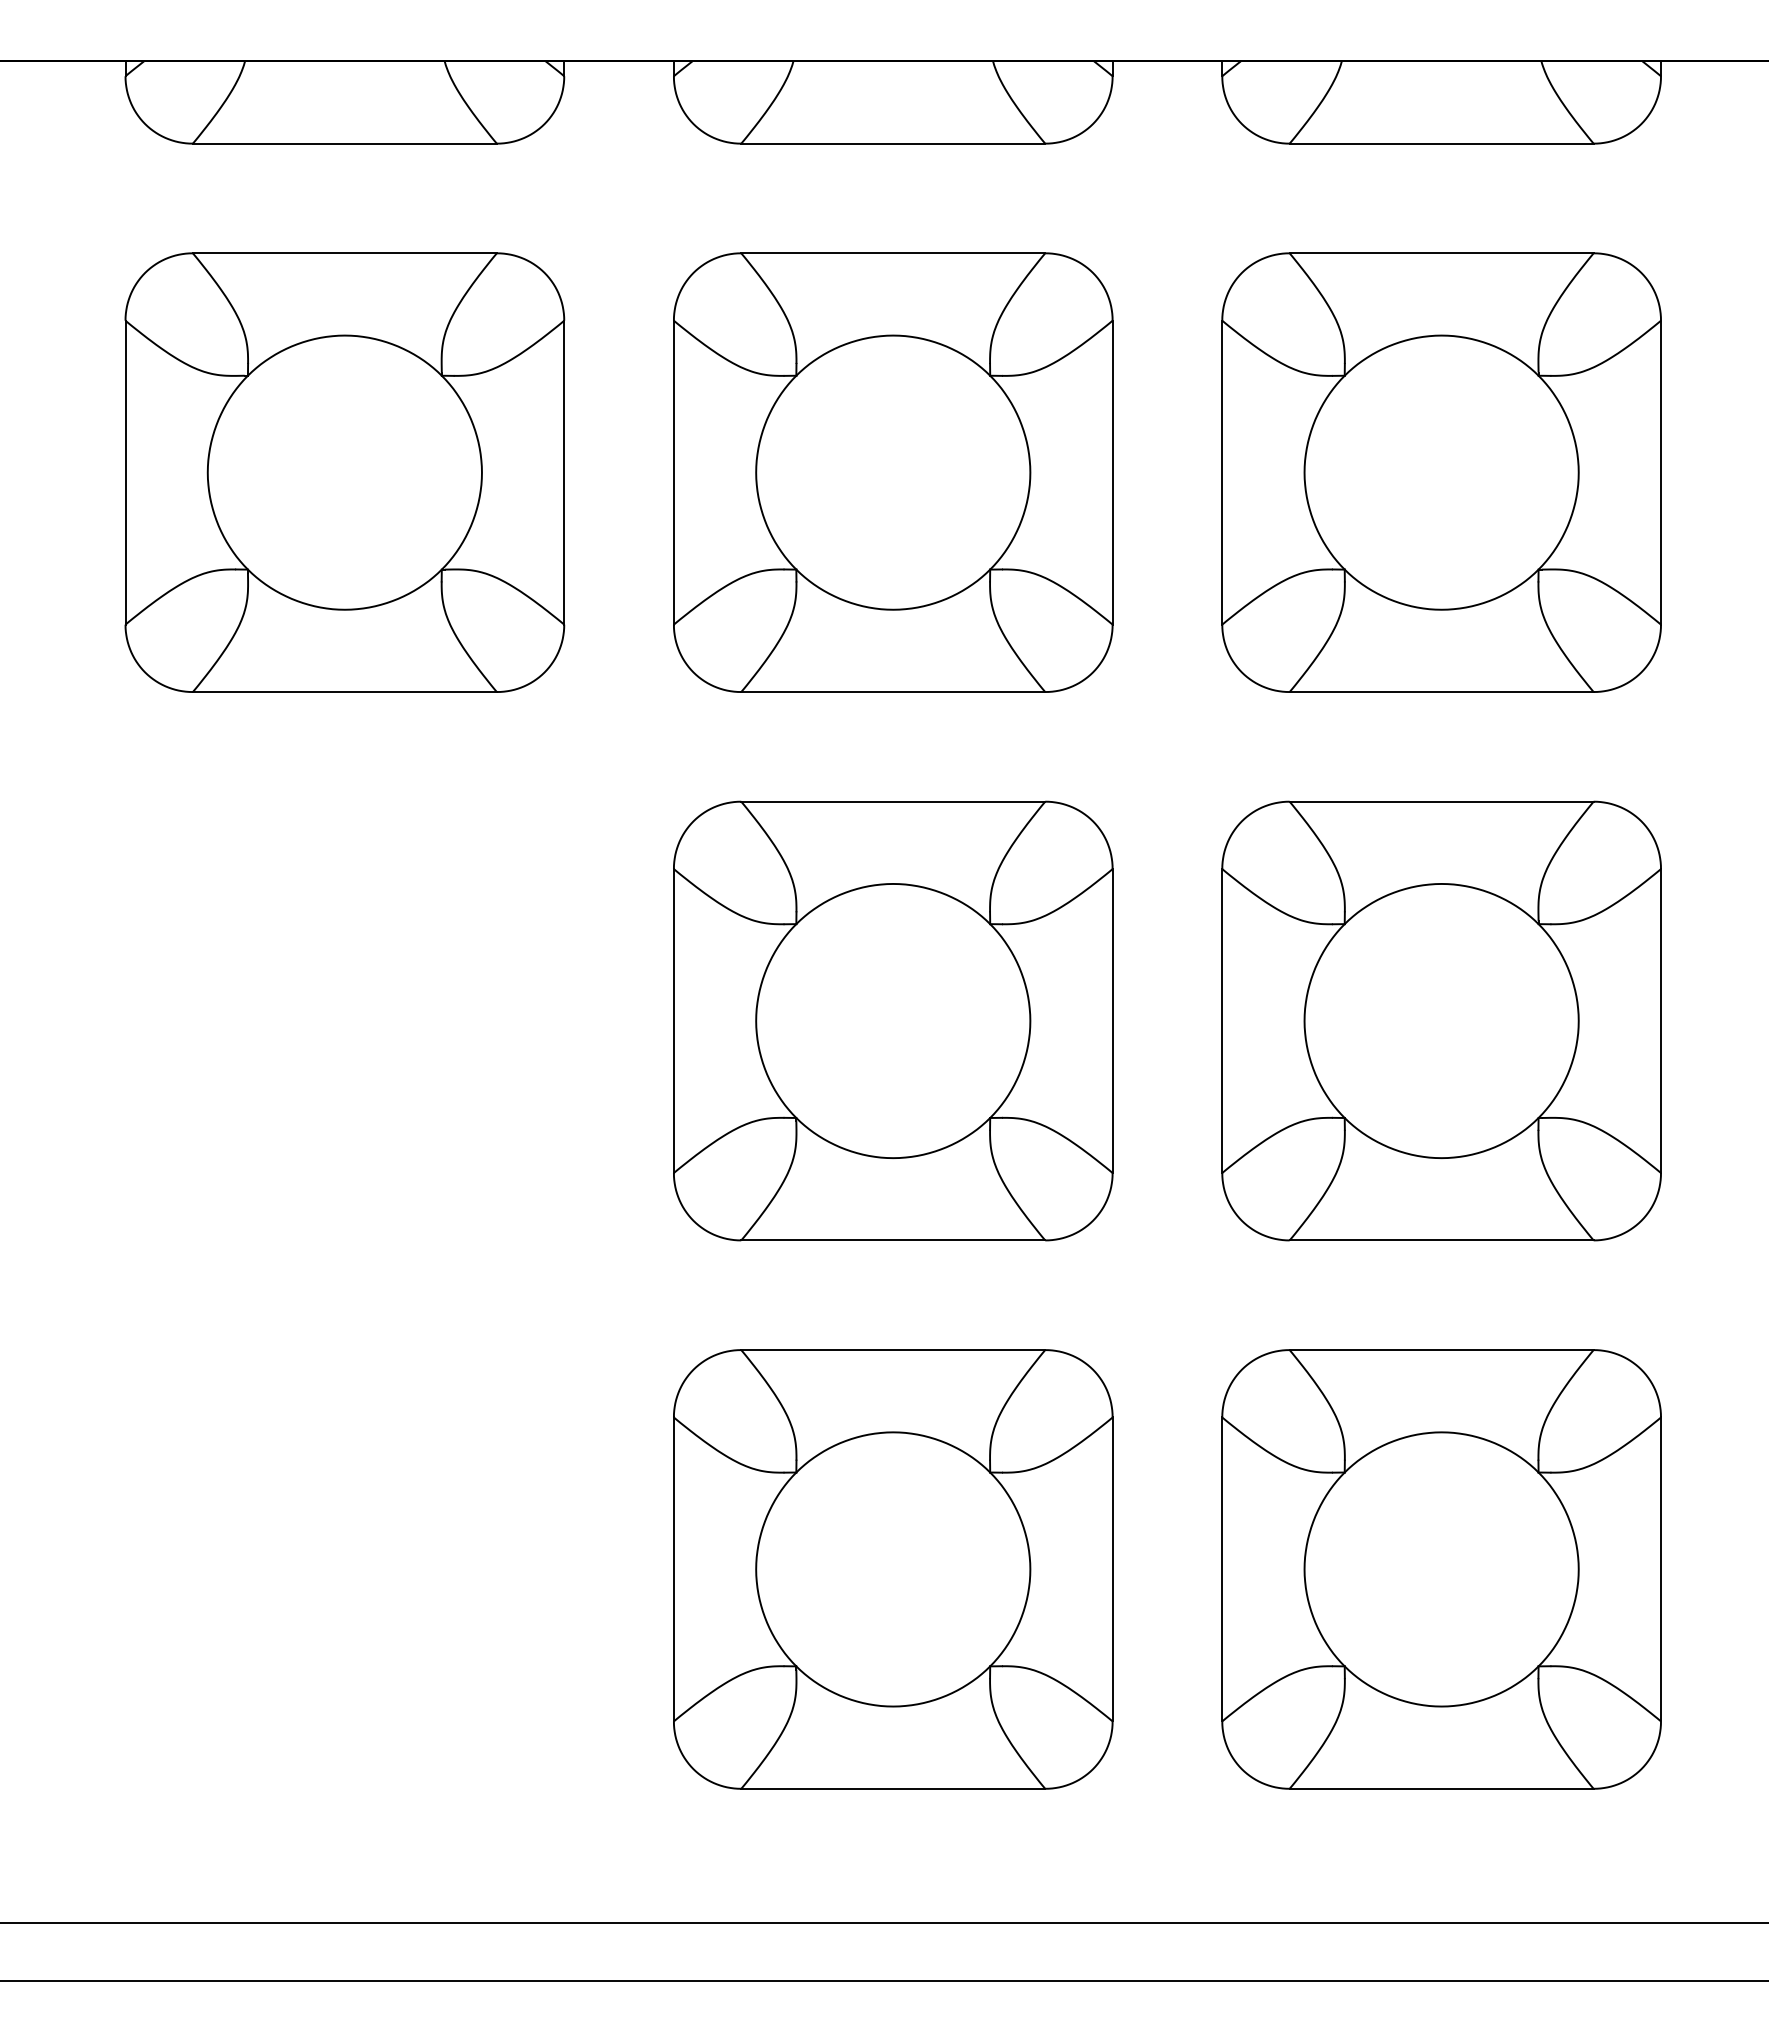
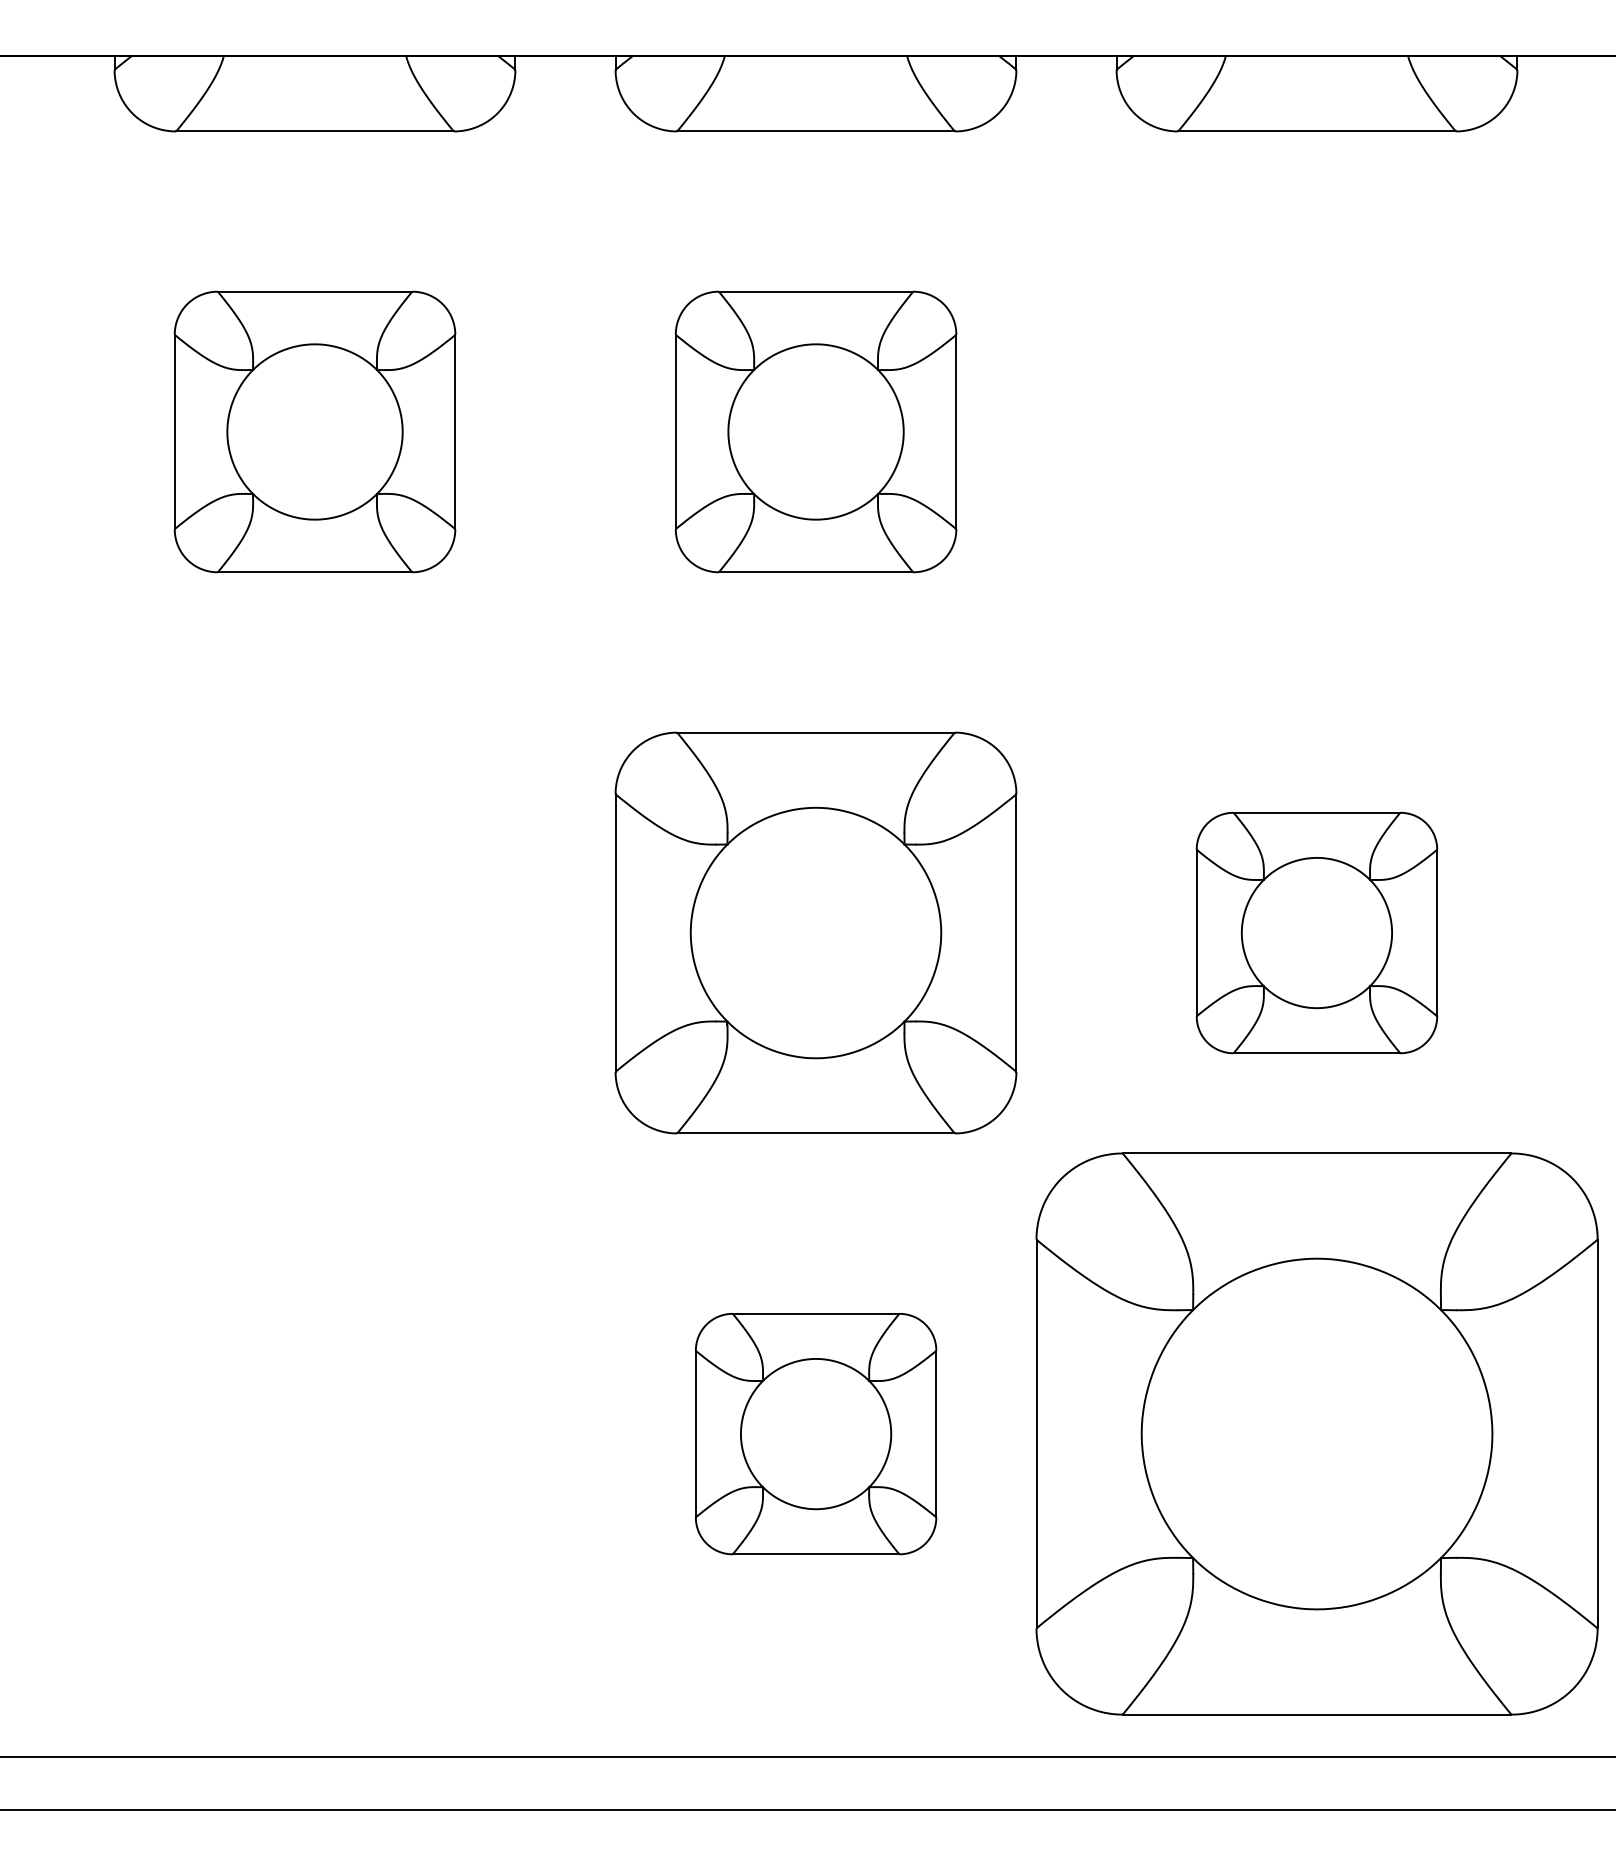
part: (344, 472) -> (314, 431), size x0.7
part: (893, 472) -> (816, 431), size x0.7
part: (1441, 472) -> (1316, 431), removed
part: (1441, 1020) -> (1316, 932), size x0.6
part: (893, 1569) -> (816, 1434), size x0.6
part: (1441, 1569) -> (1316, 1434), size x1.4

